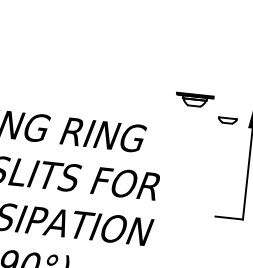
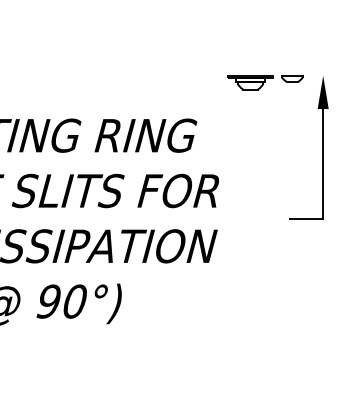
part: (227, 120) -> (292, 78), moved

